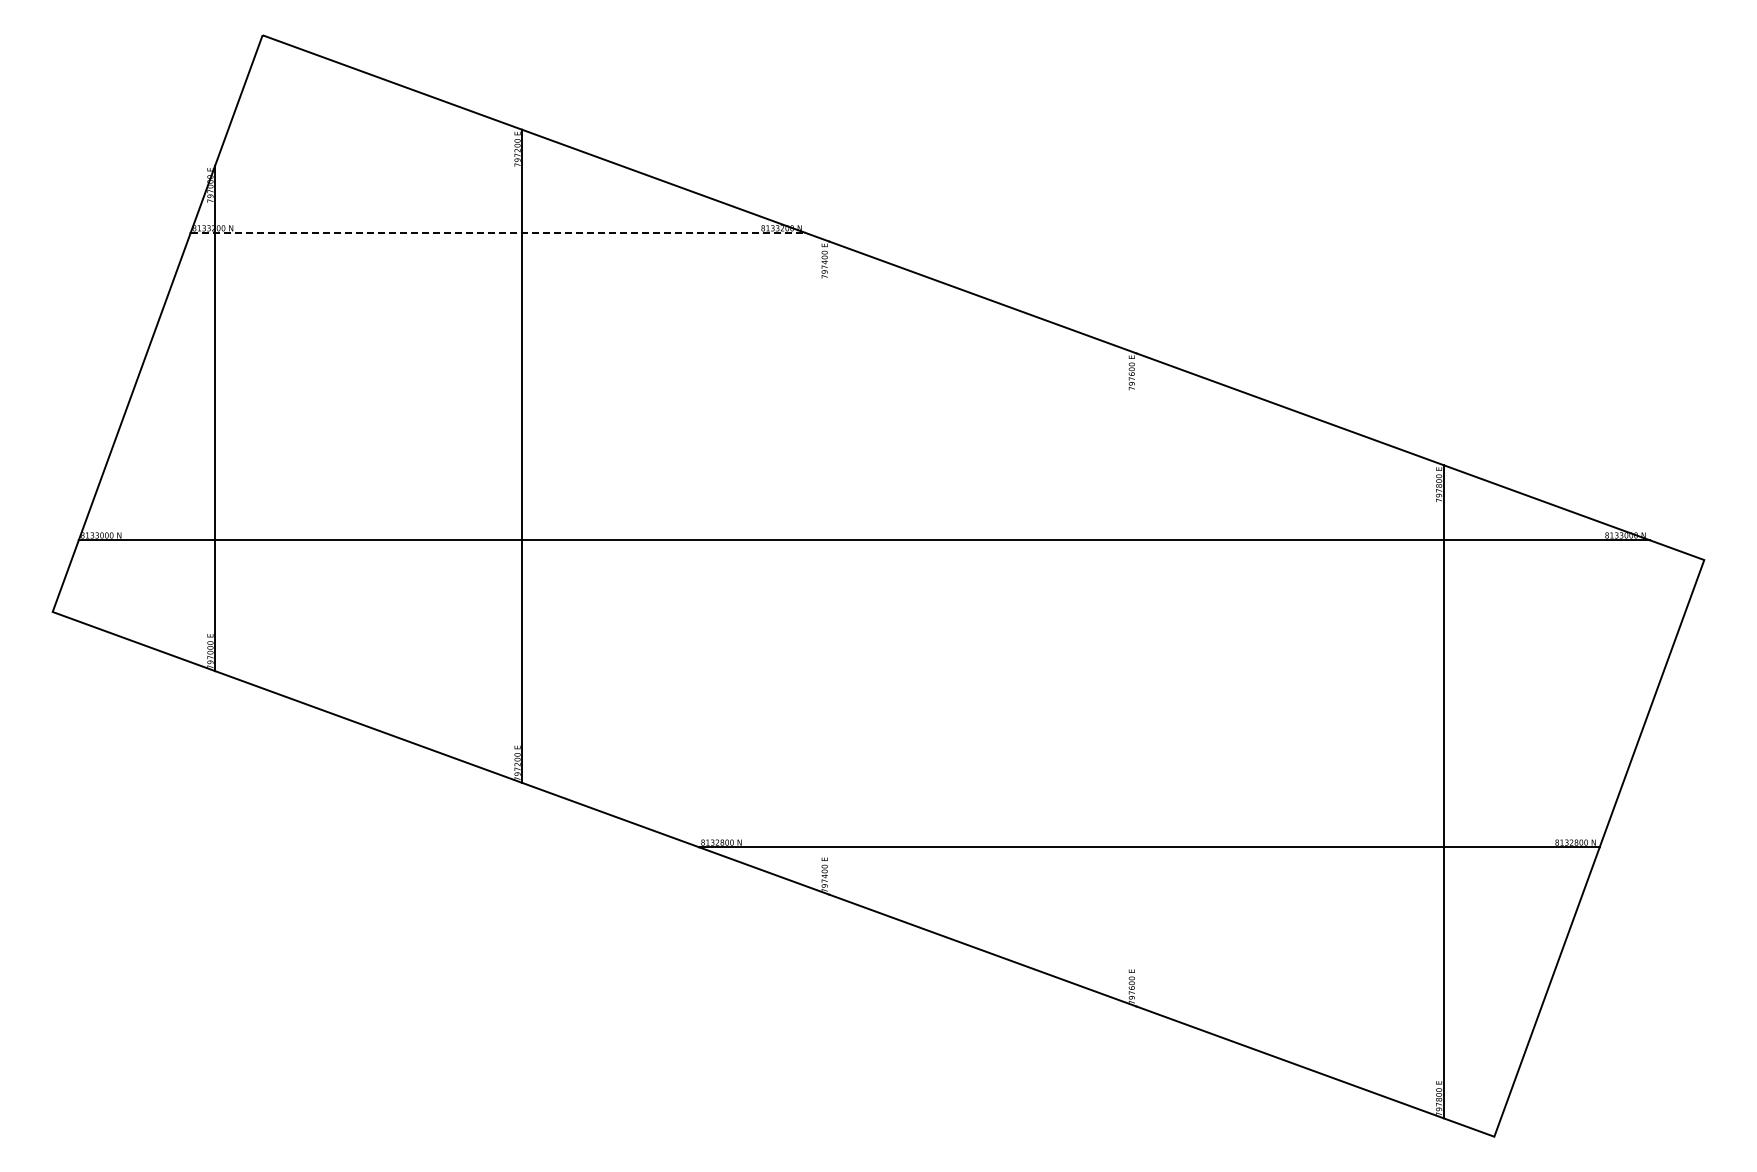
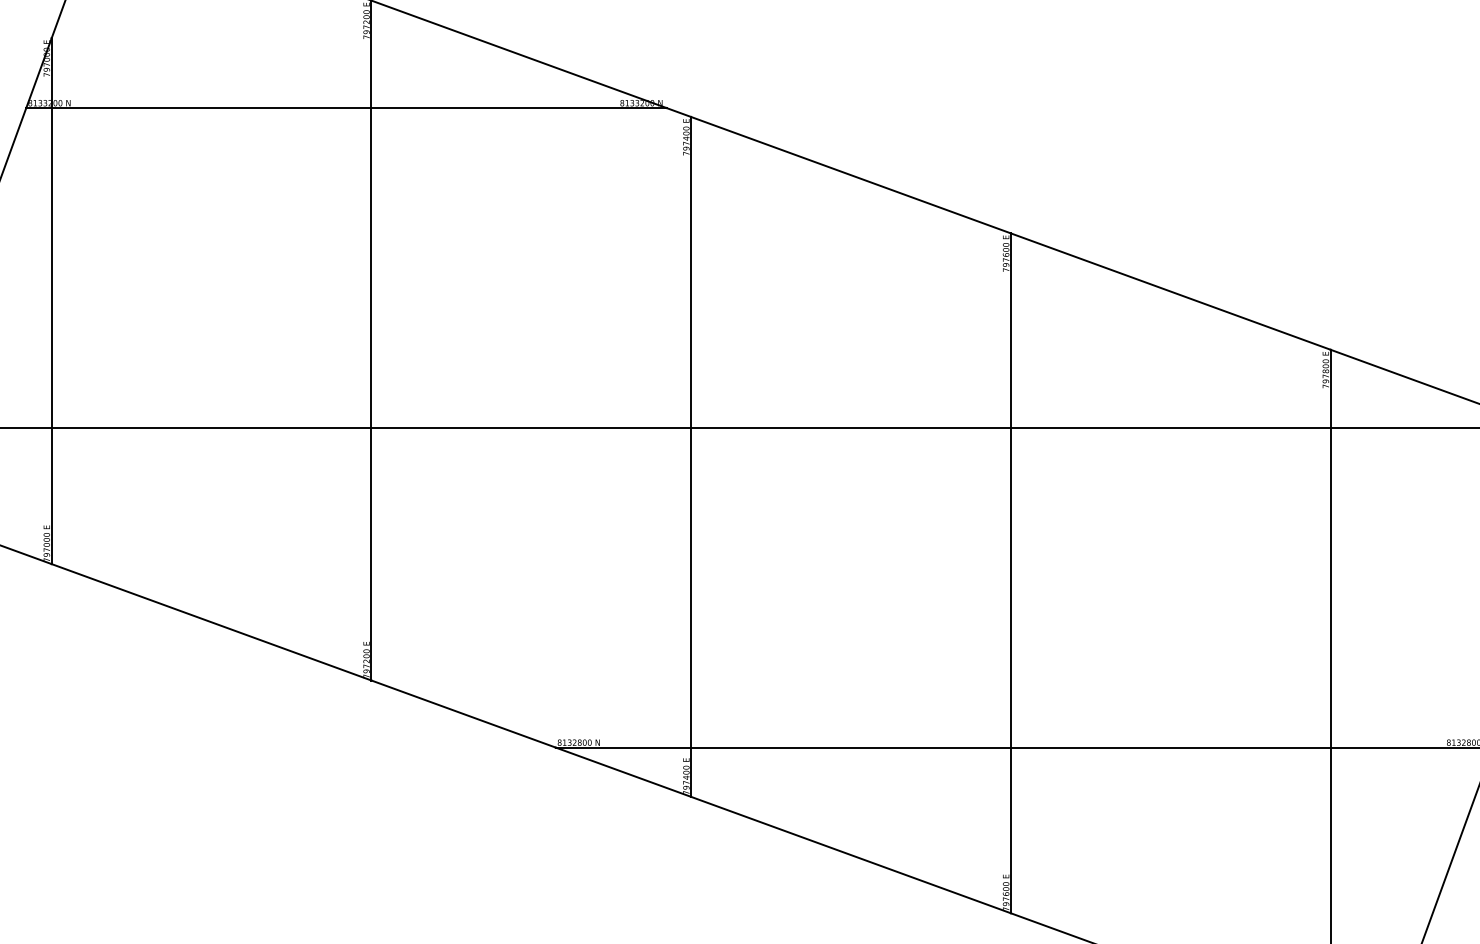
line: (498, 232) -> (346, 107), dashed -> solid
line: (829, 567) -> (691, 456), added
line: (1136, 679) -> (1010, 572), added

